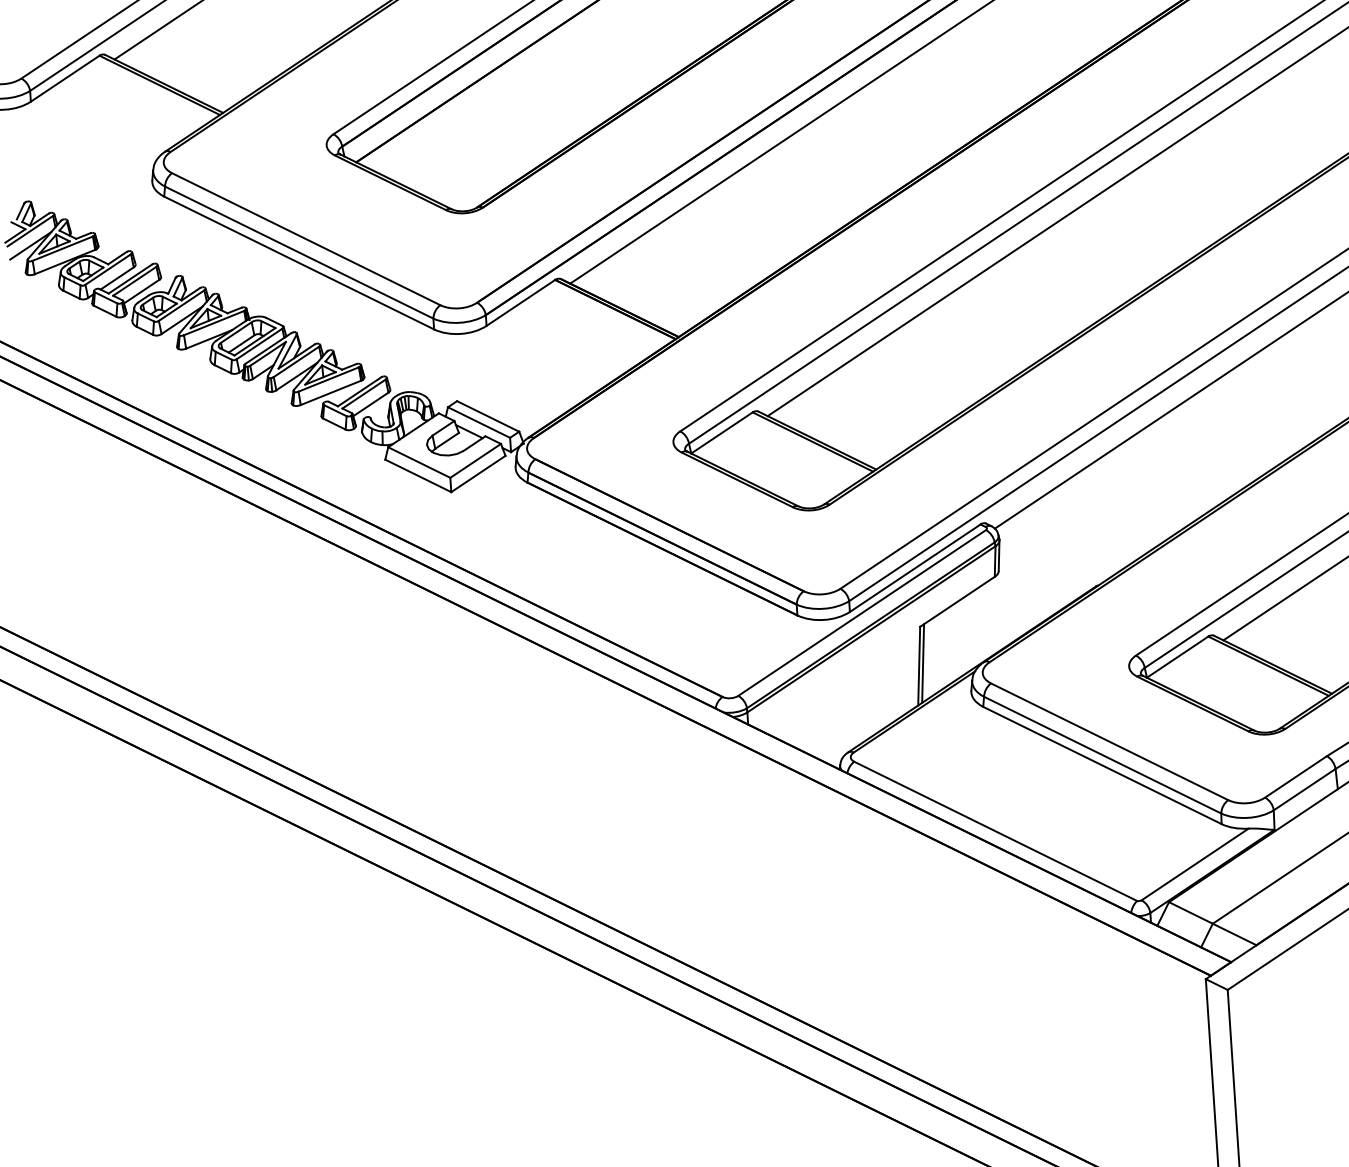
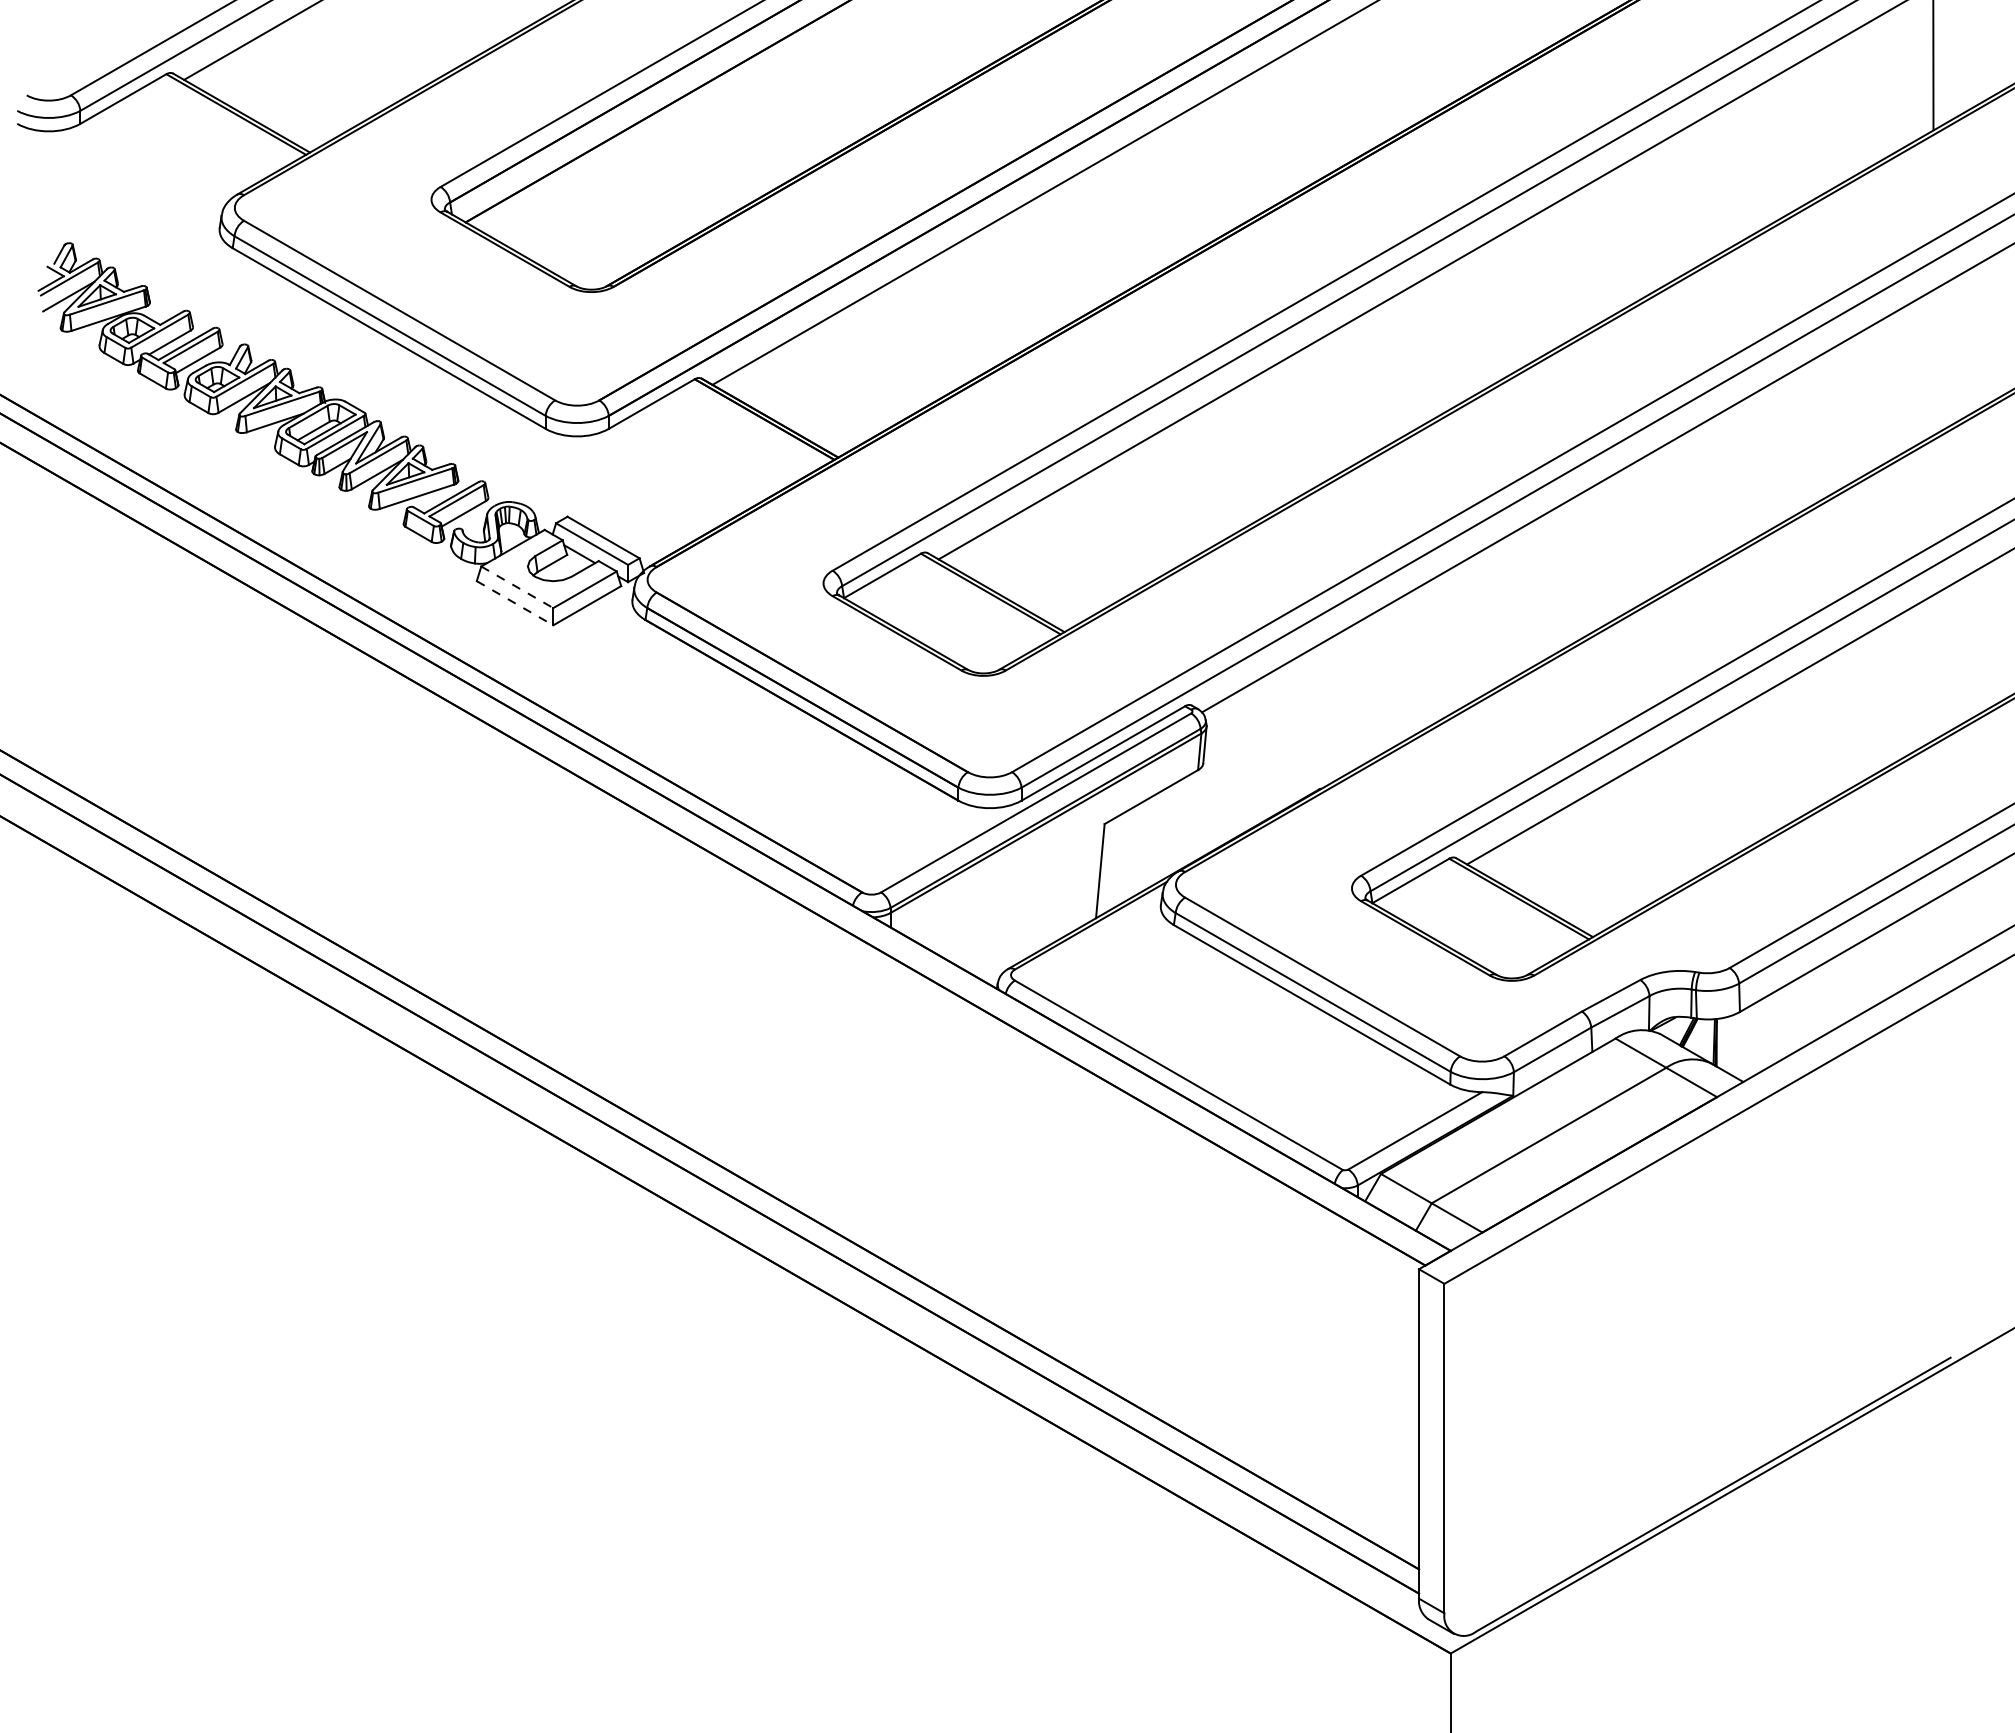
line: (419, 462) -> (517, 587), solid -> dashed
line: (418, 476) -> (515, 603), solid -> dashed
line: (922, 663) -> (1104, 868), removed

